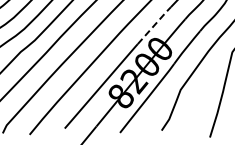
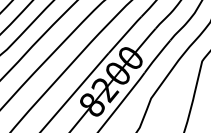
line: (154, 24) -> (125, 33), dashed -> solid

